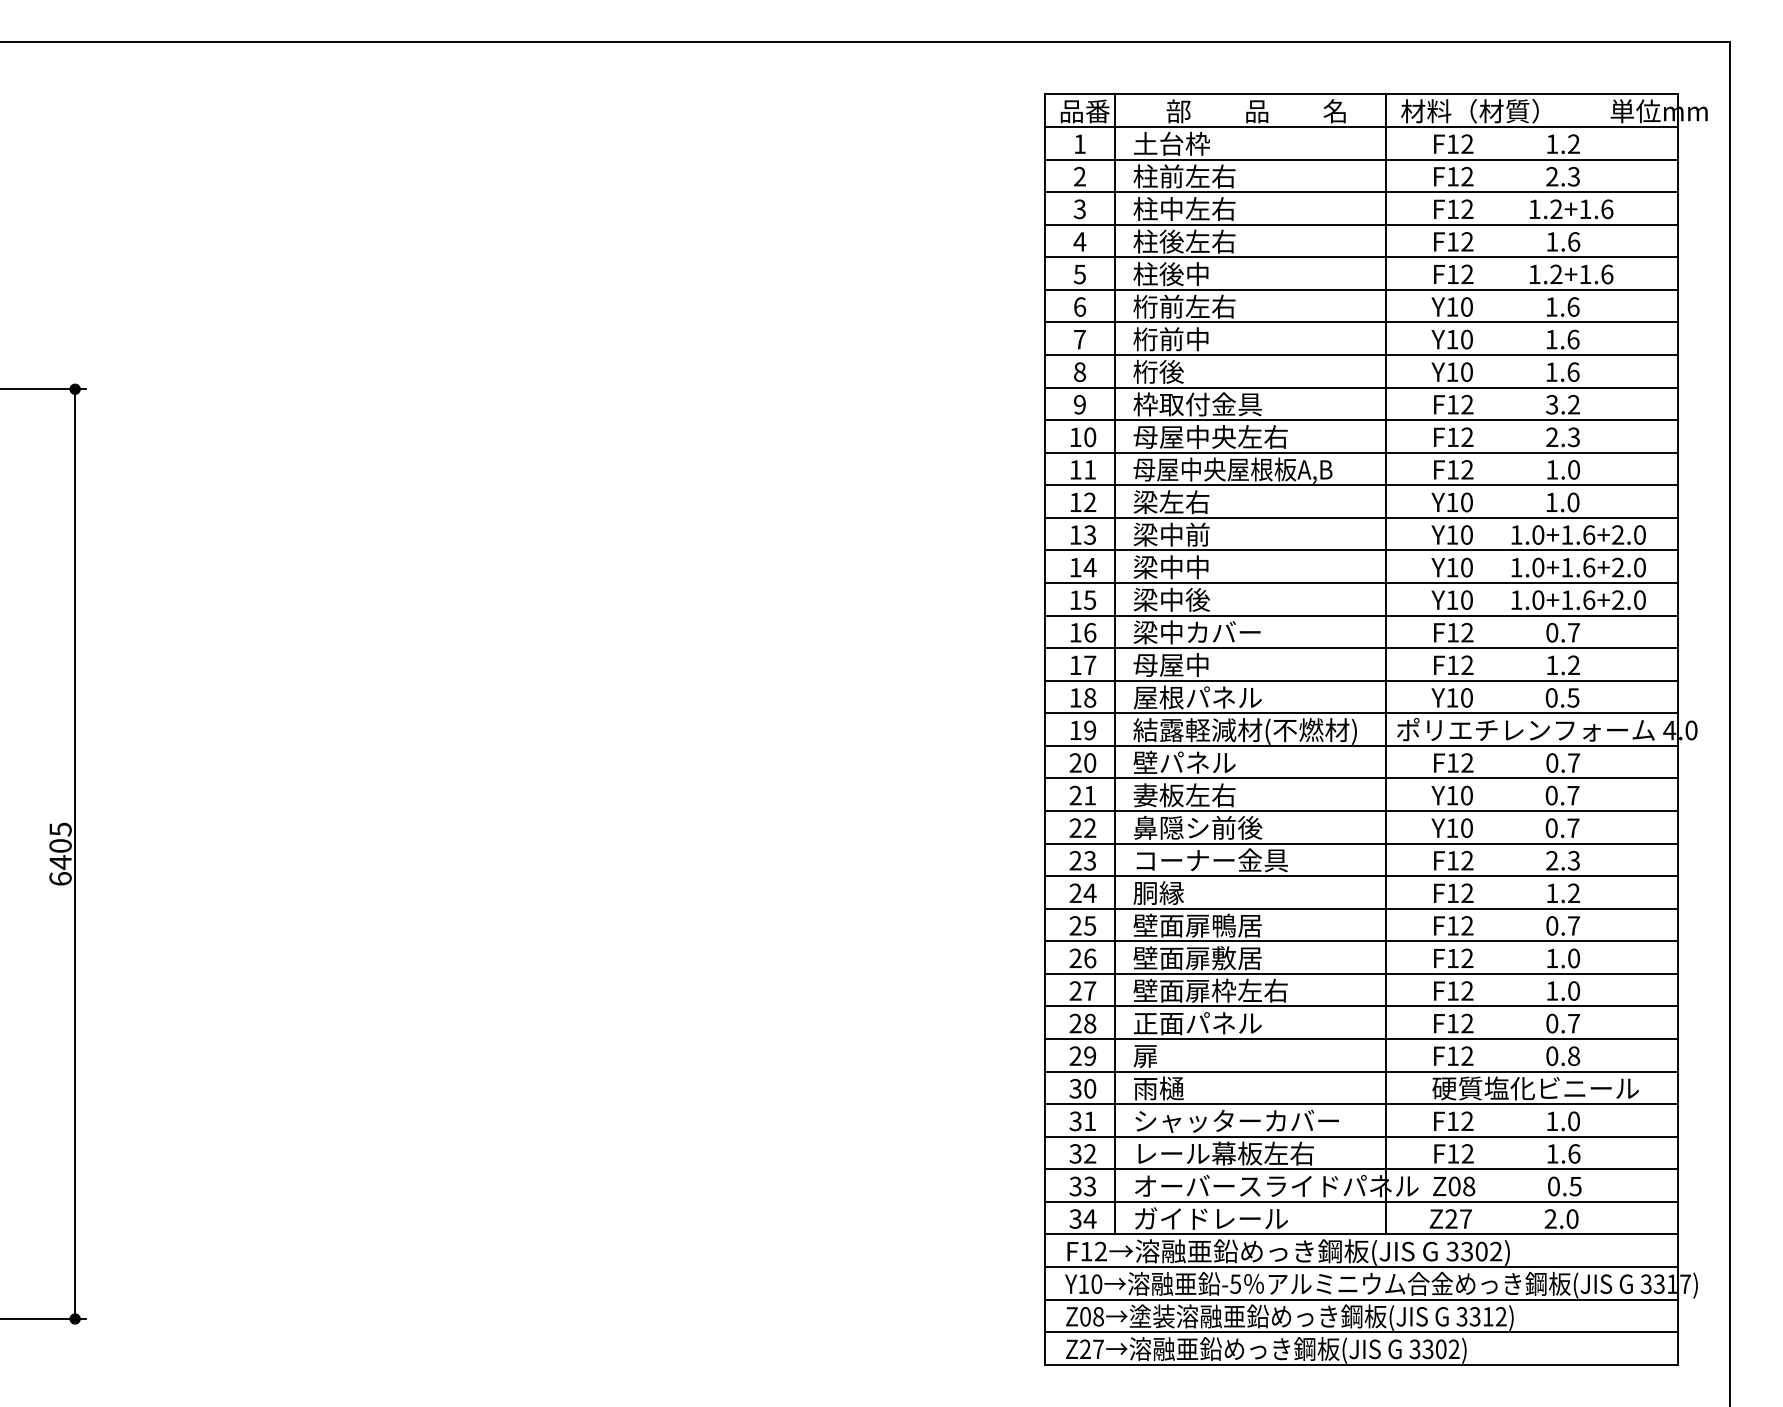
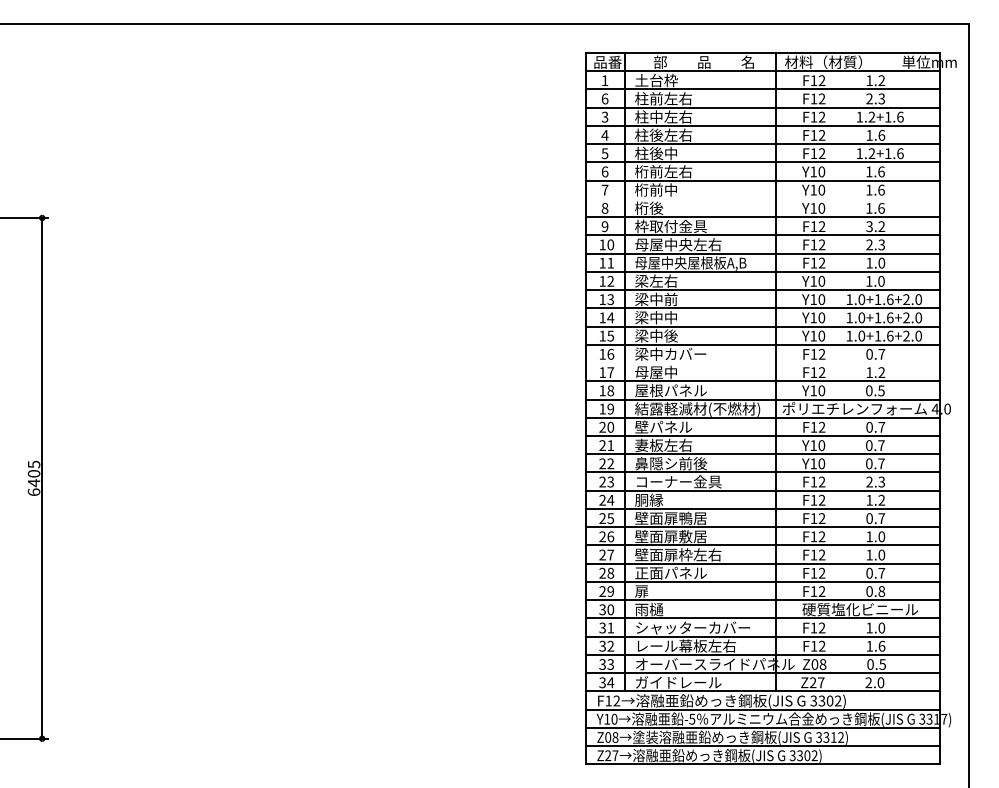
text: (1078, 175) -> (604, 98), 2 -> 6
line: (1361, 354) -> (762, 198), removed
line: (1361, 649) -> (762, 363), removed

